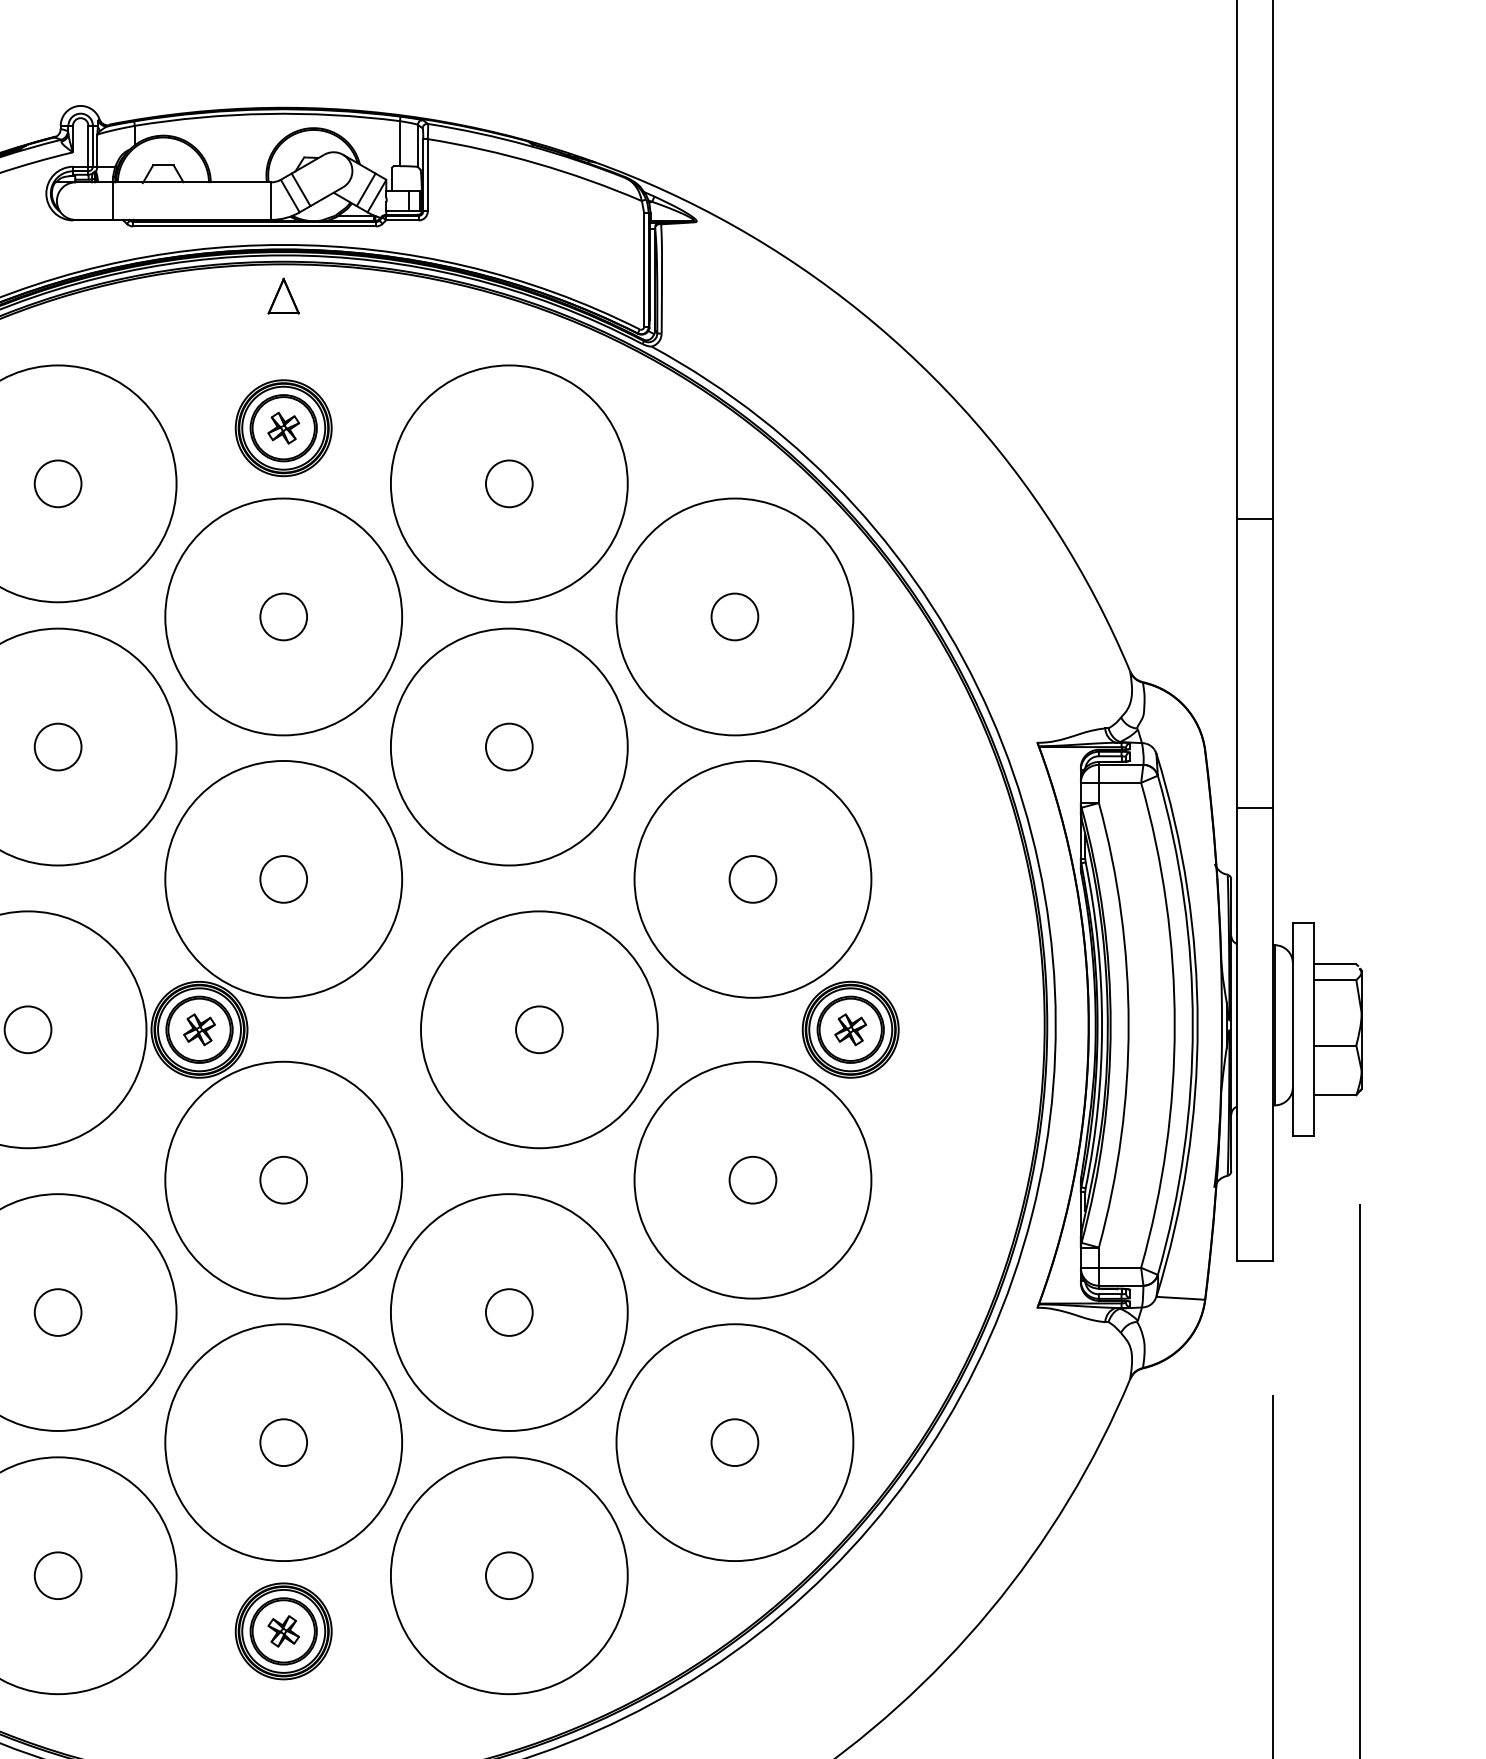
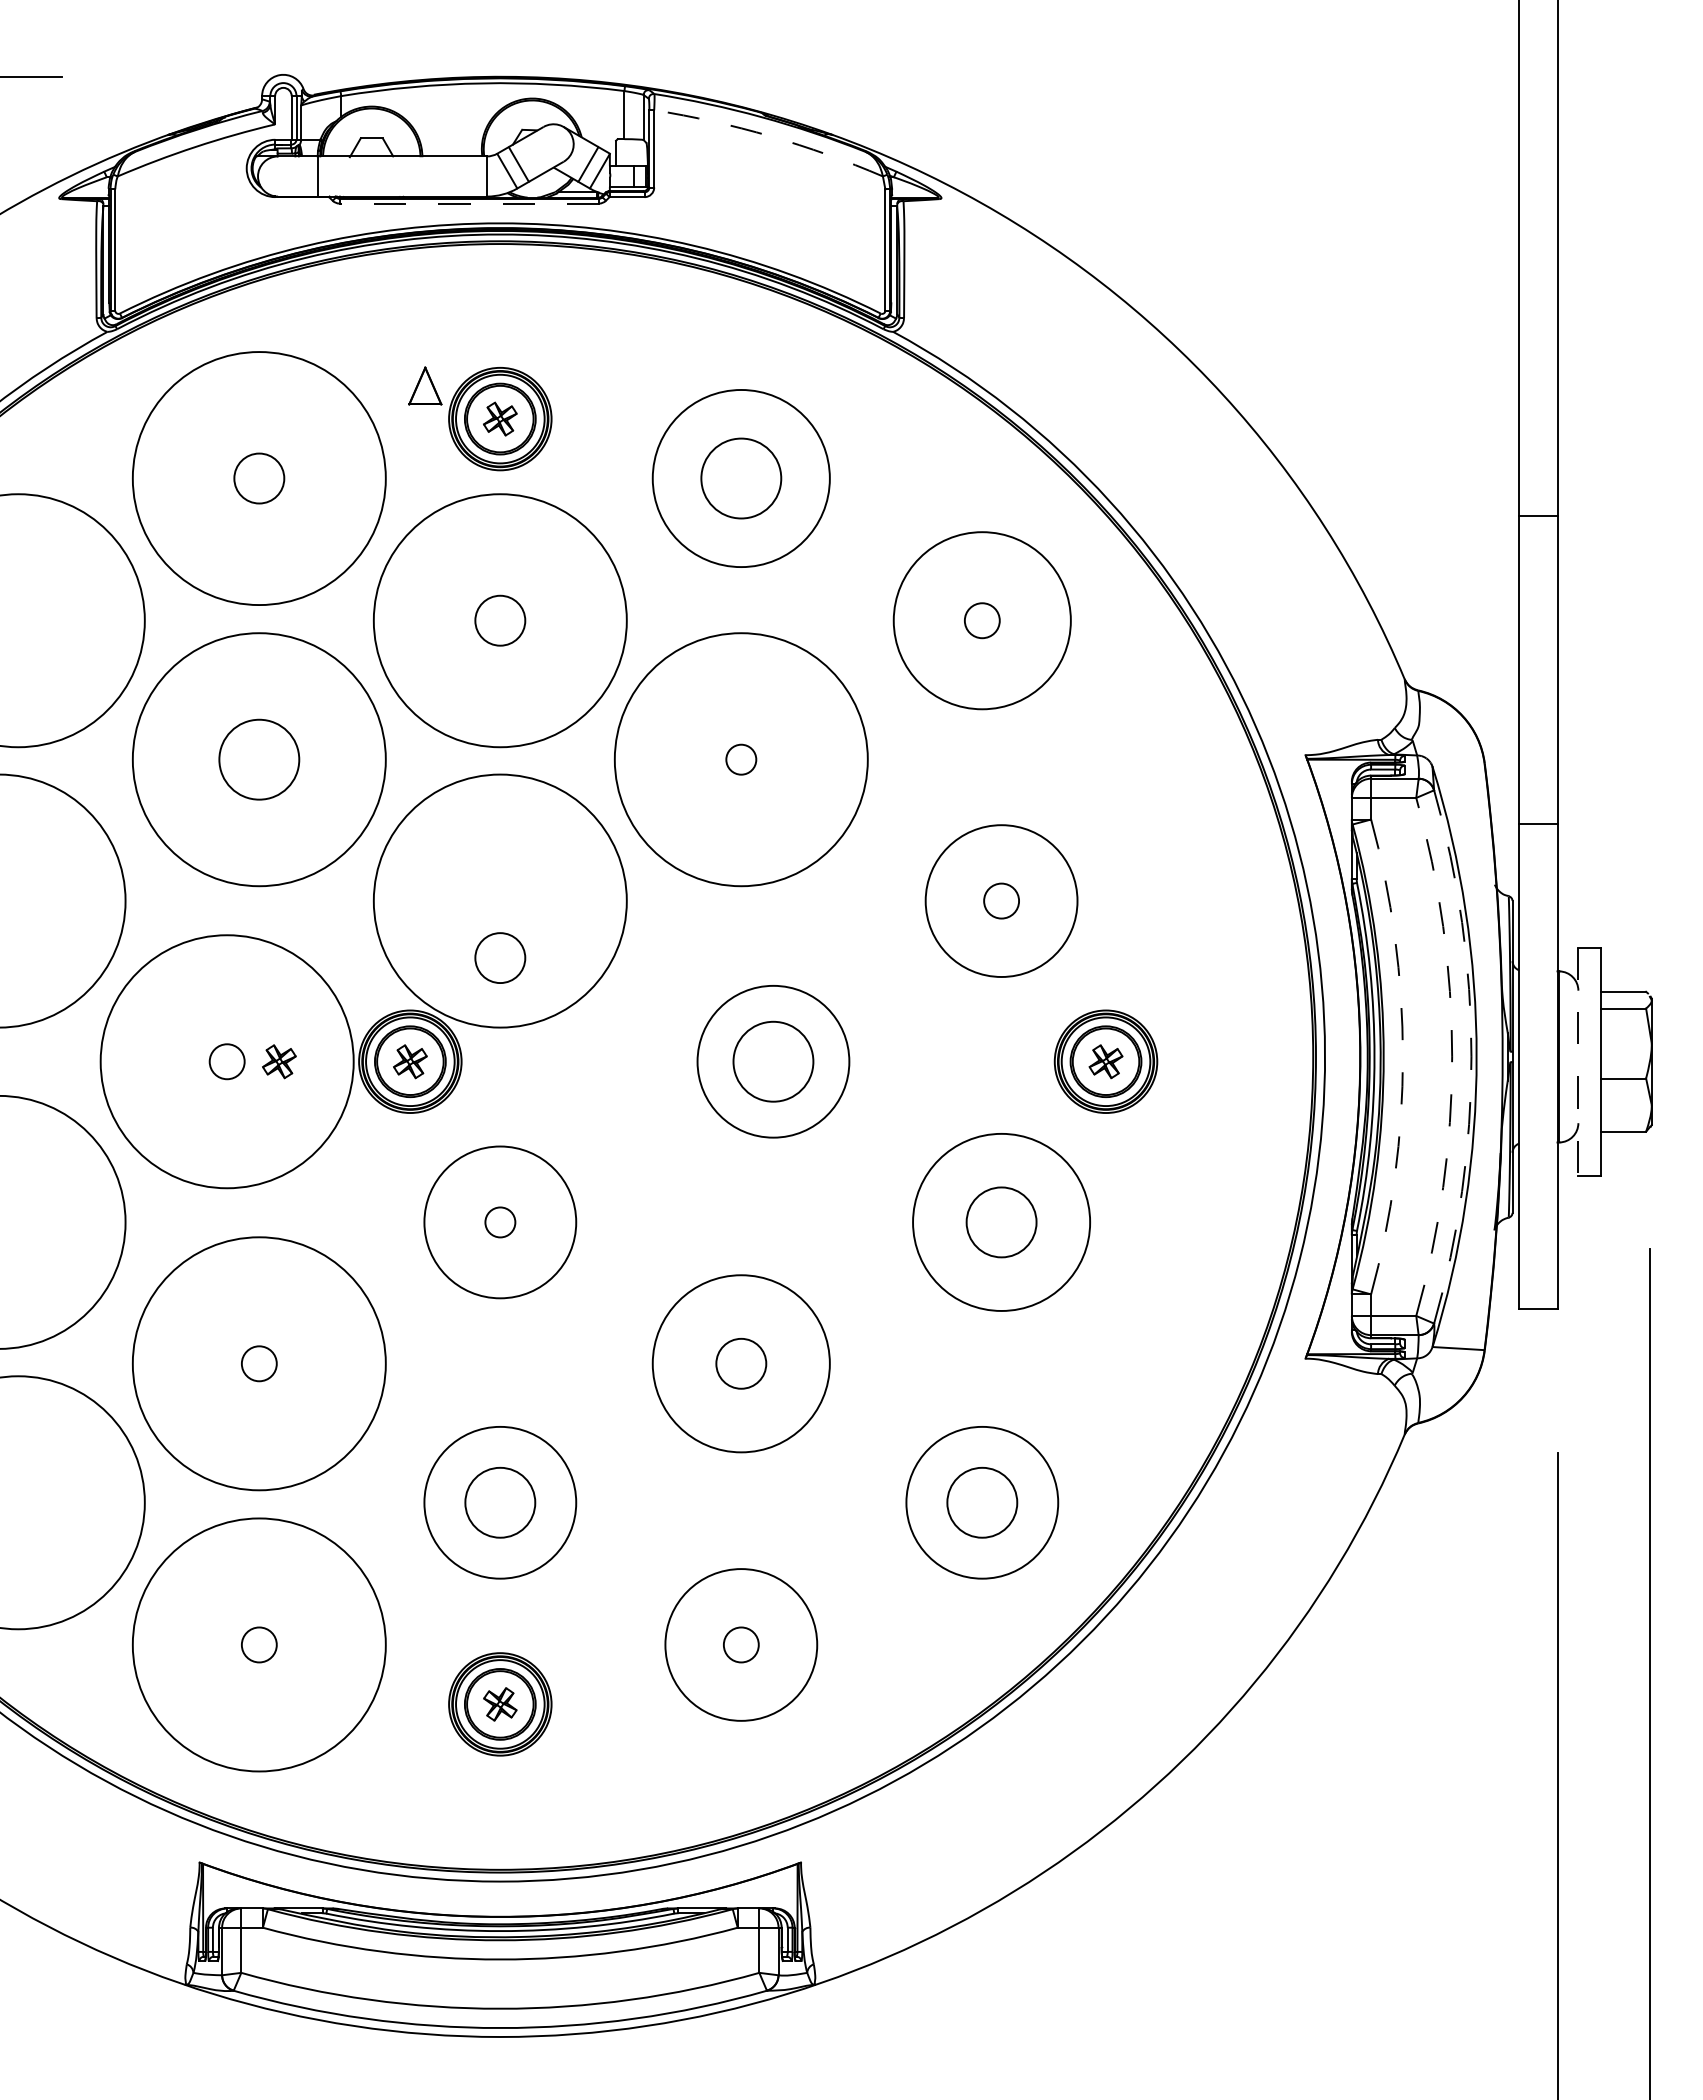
arc: (536, 163) -> (770, 136), solid -> dashed
line: (254, 226) -> (469, 203), solid -> dashed
part: (283, 295) -> (425, 385), moved
circle: (508, 483) -> (740, 478), size x0.7
circle: (509, 483) -> (741, 478), size x1.6
circle: (734, 616) -> (981, 620), size x0.7
circle: (735, 616) -> (982, 620), size x0.7
circle: (58, 746) -> (259, 759), size x1.6
circle: (509, 746) -> (741, 759), size x0.6
circle: (283, 878) -> (500, 957), moved
circle: (752, 878) -> (1001, 900), size x0.6
circle: (752, 879) -> (1001, 901), size x0.7
arc: (1128, 1024) -> (1402, 1056), solid -> dashed
arc: (1175, 1024) -> (1452, 1056), solid -> dashed
arc: (1192, 1024) -> (1471, 1056), solid -> dashed
circle: (28, 1029) -> (227, 1061), size x0.7
part: (77, 1029) -> (279, 1061), added
circle: (538, 1029) -> (772, 1061), size x0.6
circle: (539, 1029) -> (773, 1061), size x1.6
line: (1293, 1029) -> (1578, 1061), solid -> dashed
circle: (282, 1179) -> (499, 1221), size x0.6
circle: (752, 1179) -> (1001, 1221), size x0.7
circle: (283, 1180) -> (500, 1222), size x0.6
circle: (752, 1180) -> (1001, 1222), size x1.4
circle: (58, 1312) -> (259, 1363), size x0.7
circle: (508, 1312) -> (740, 1363), size x0.7
circle: (282, 1442) -> (499, 1502), size x0.6
circle: (283, 1442) -> (500, 1502), size x1.4
circle: (734, 1442) -> (981, 1502), size x0.6
circle: (735, 1442) -> (982, 1502), size x1.4
circle: (58, 1575) -> (259, 1644), size x0.7
circle: (508, 1575) -> (740, 1644), size x0.6
circle: (509, 1575) -> (741, 1644), size x0.7

